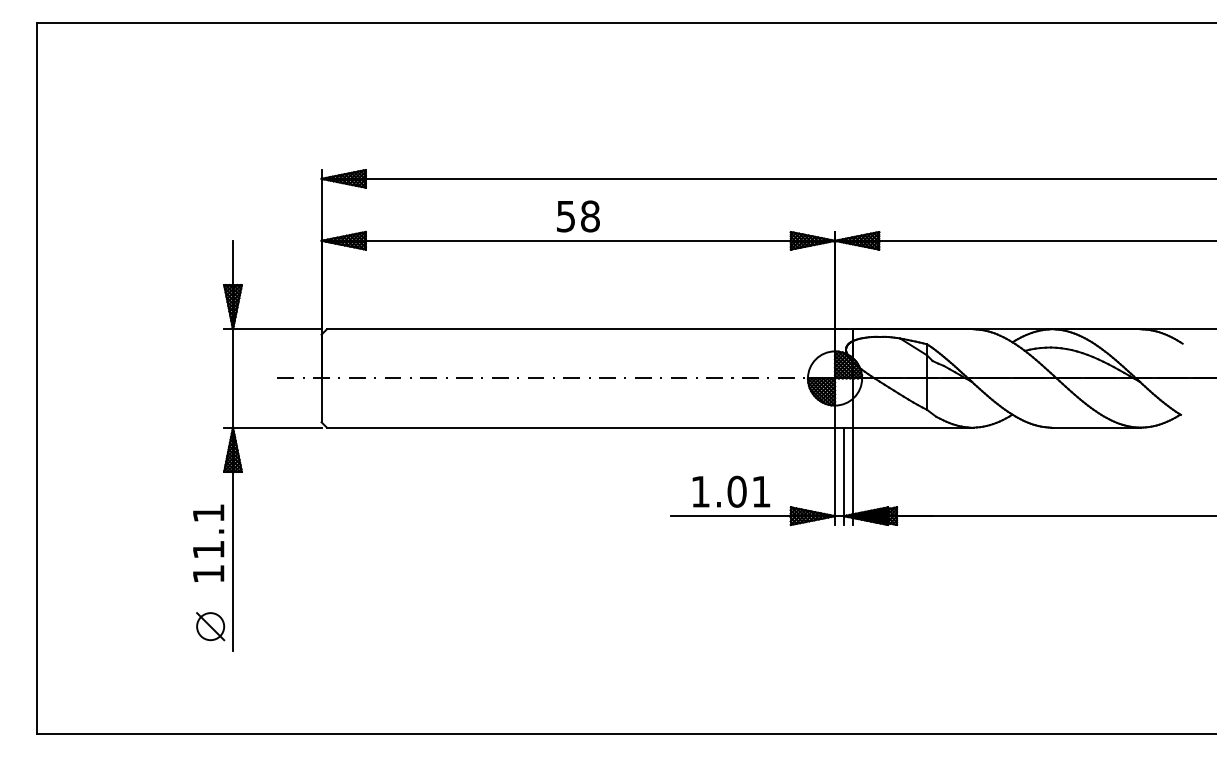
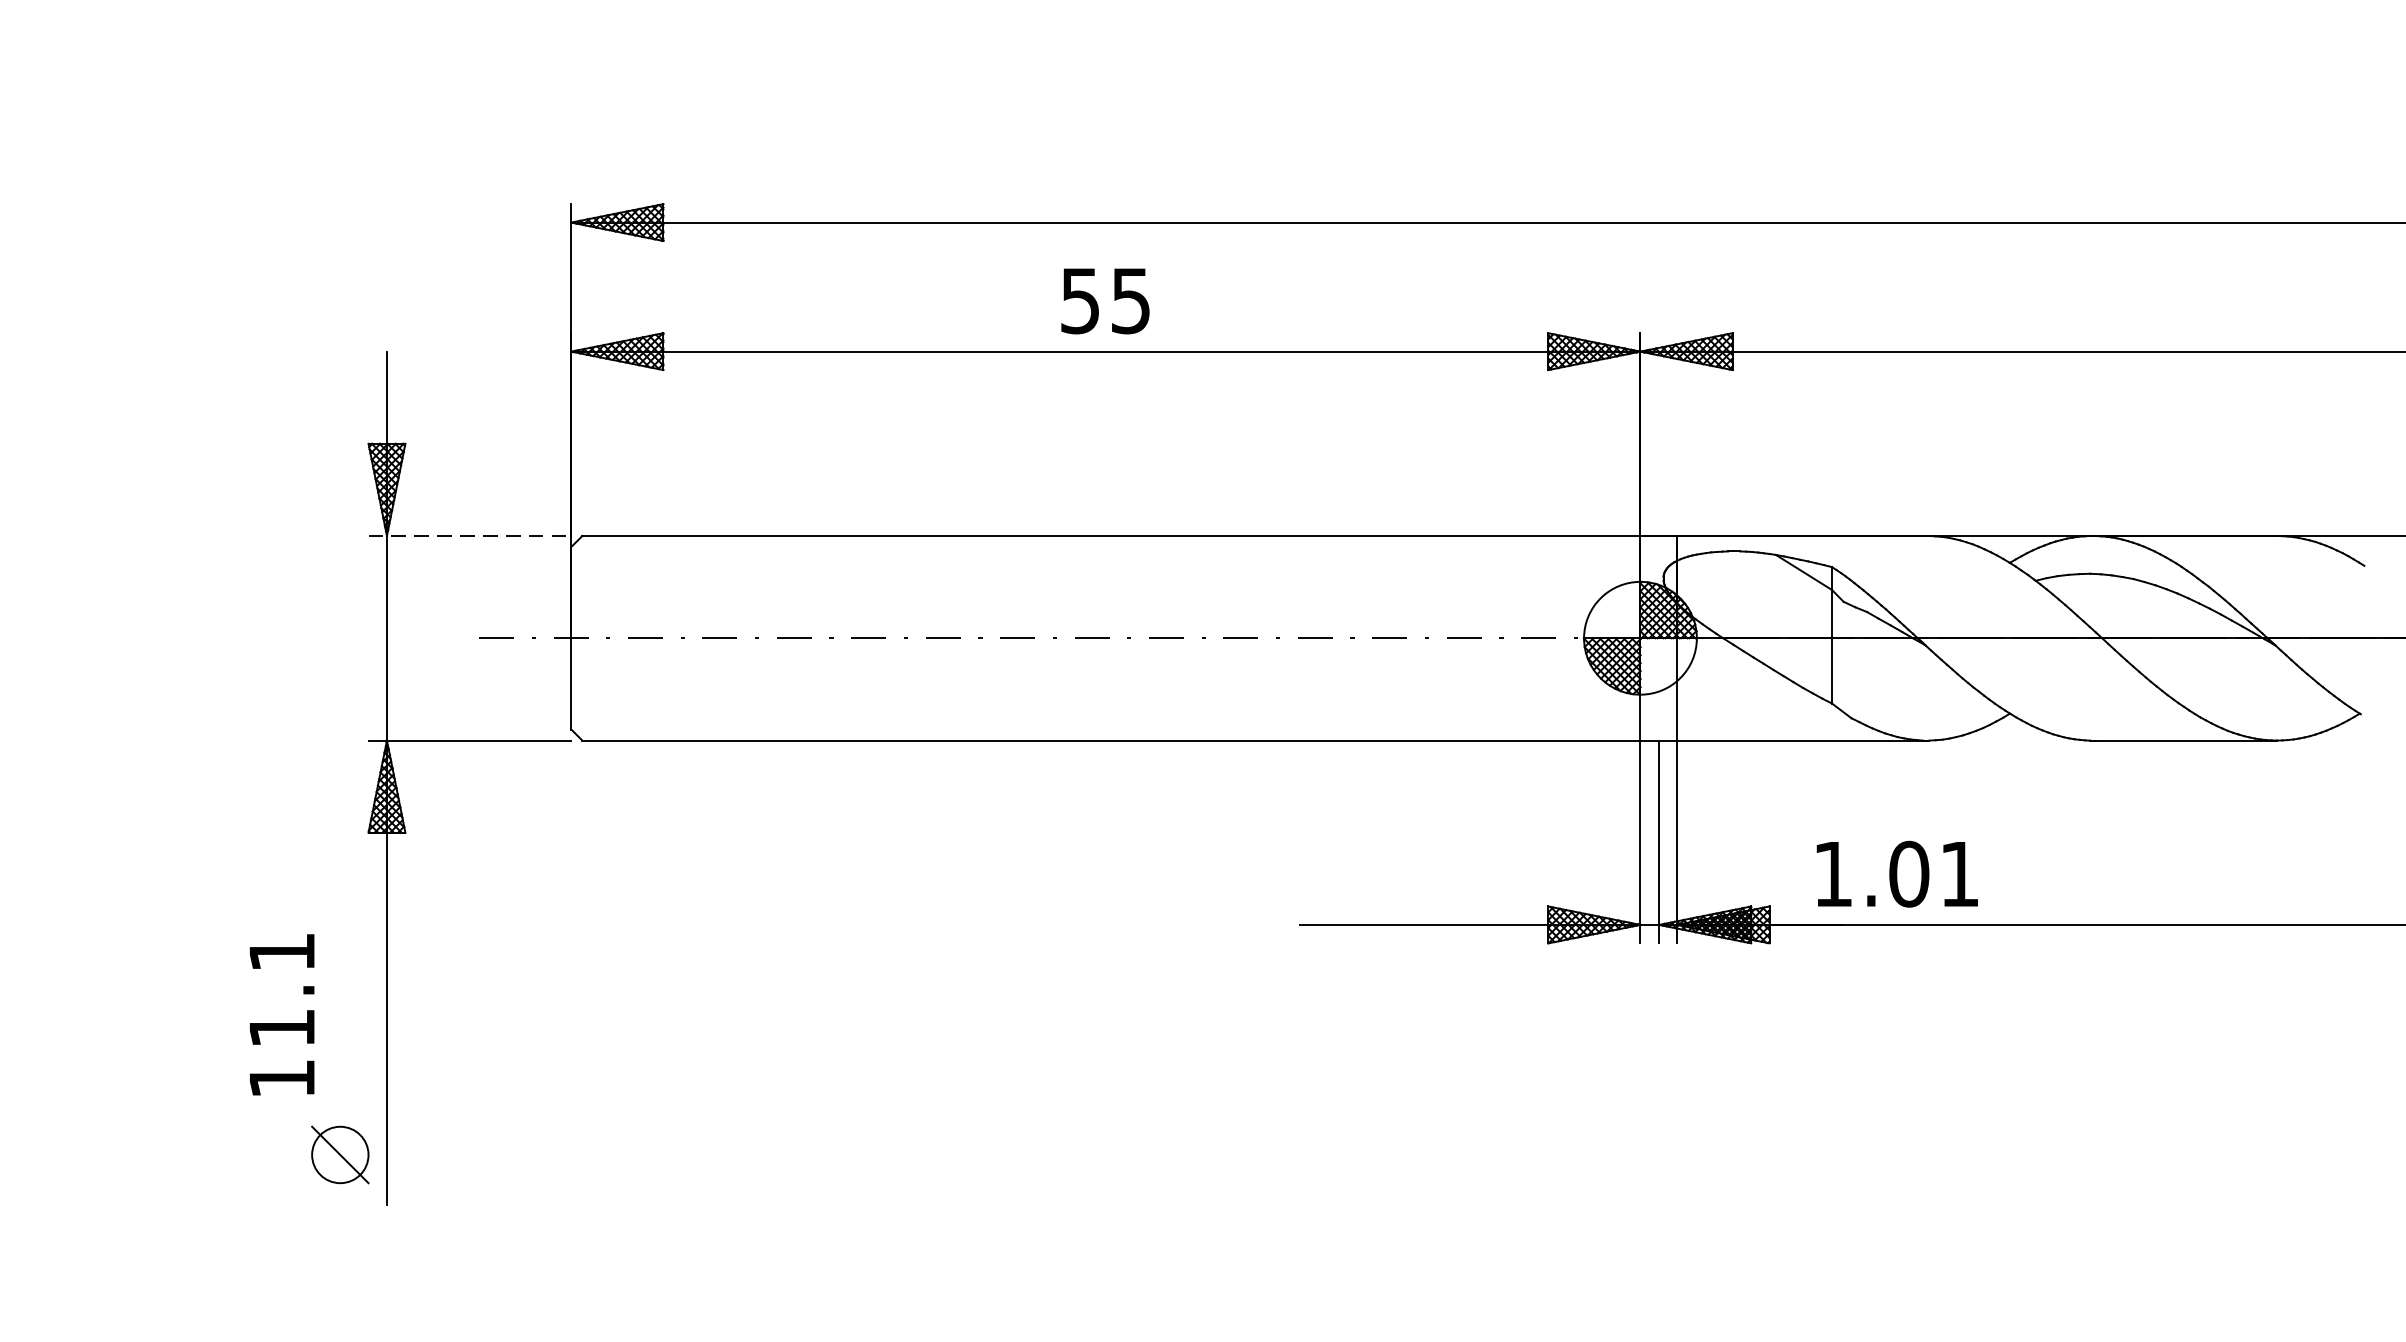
text: (590, 216) -> (1131, 300), 58 -> 55
line: (272, 329) -> (469, 536), solid -> dashed
text: (731, 491) -> (1897, 873), moved
text: (208, 542) -> (281, 1013), moved

